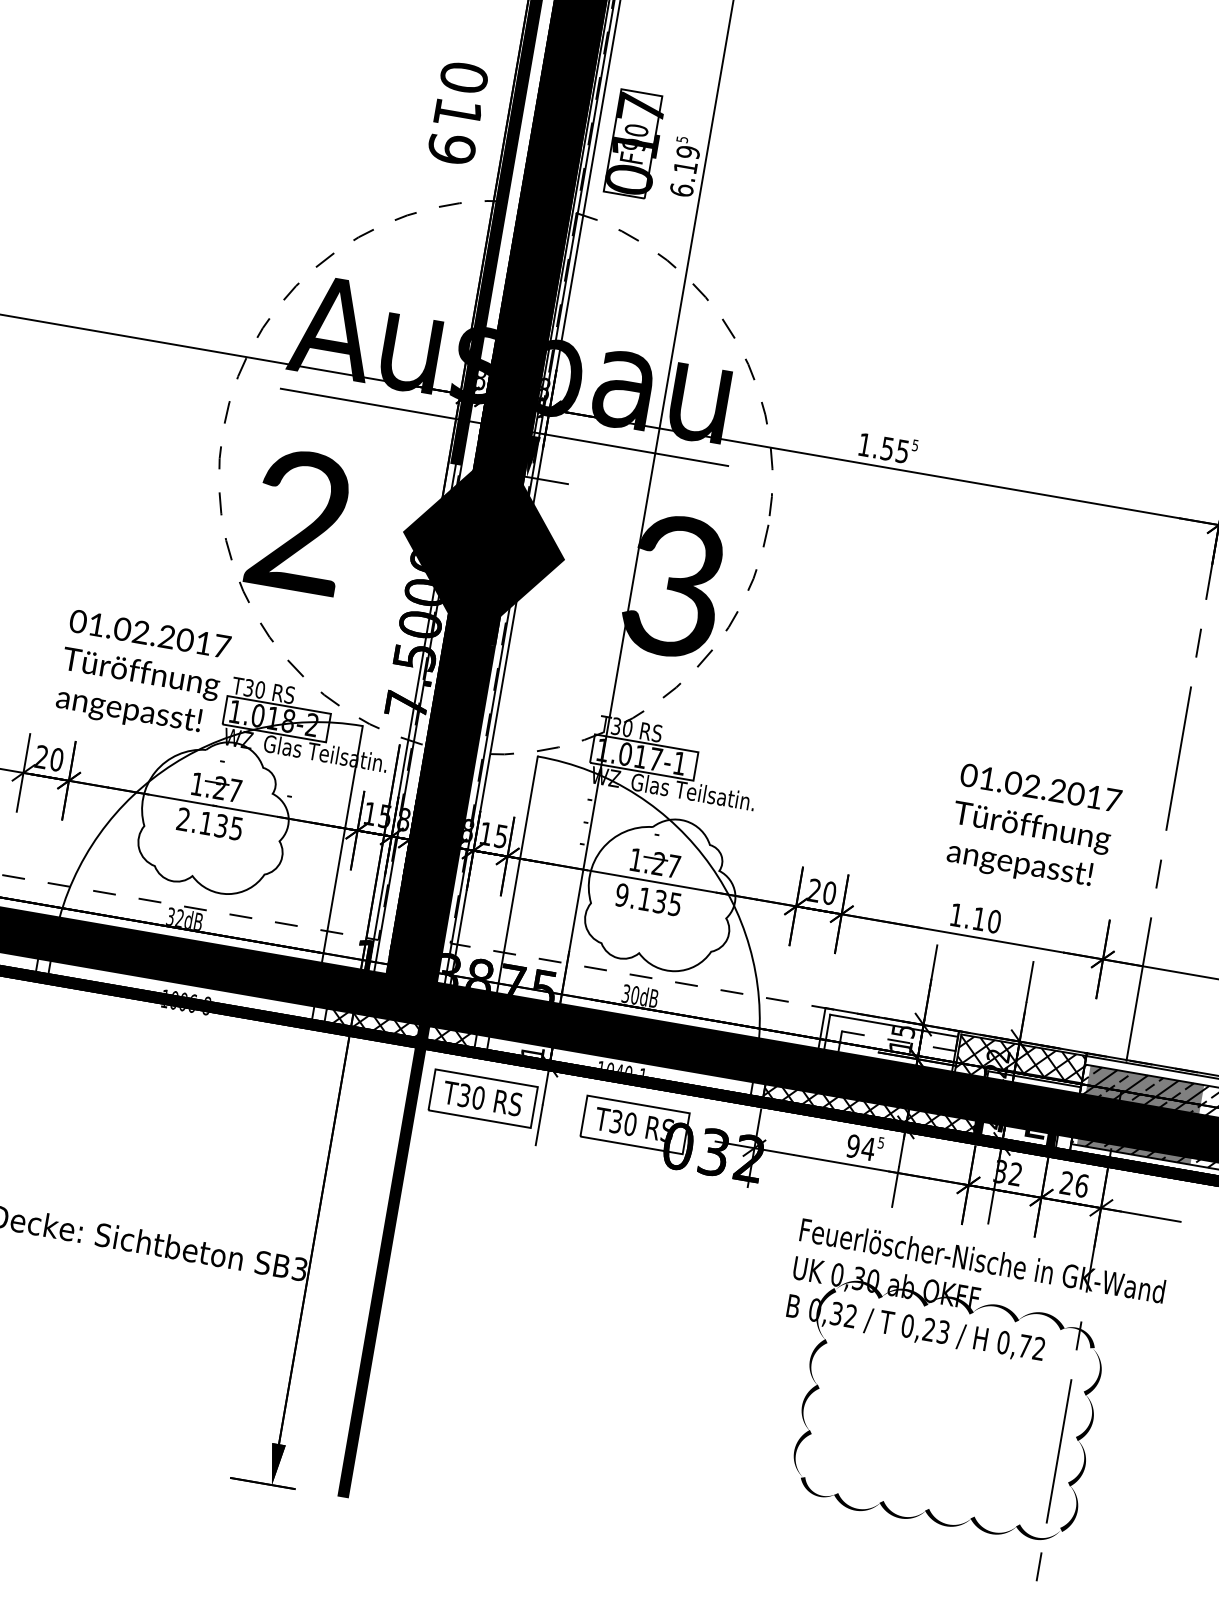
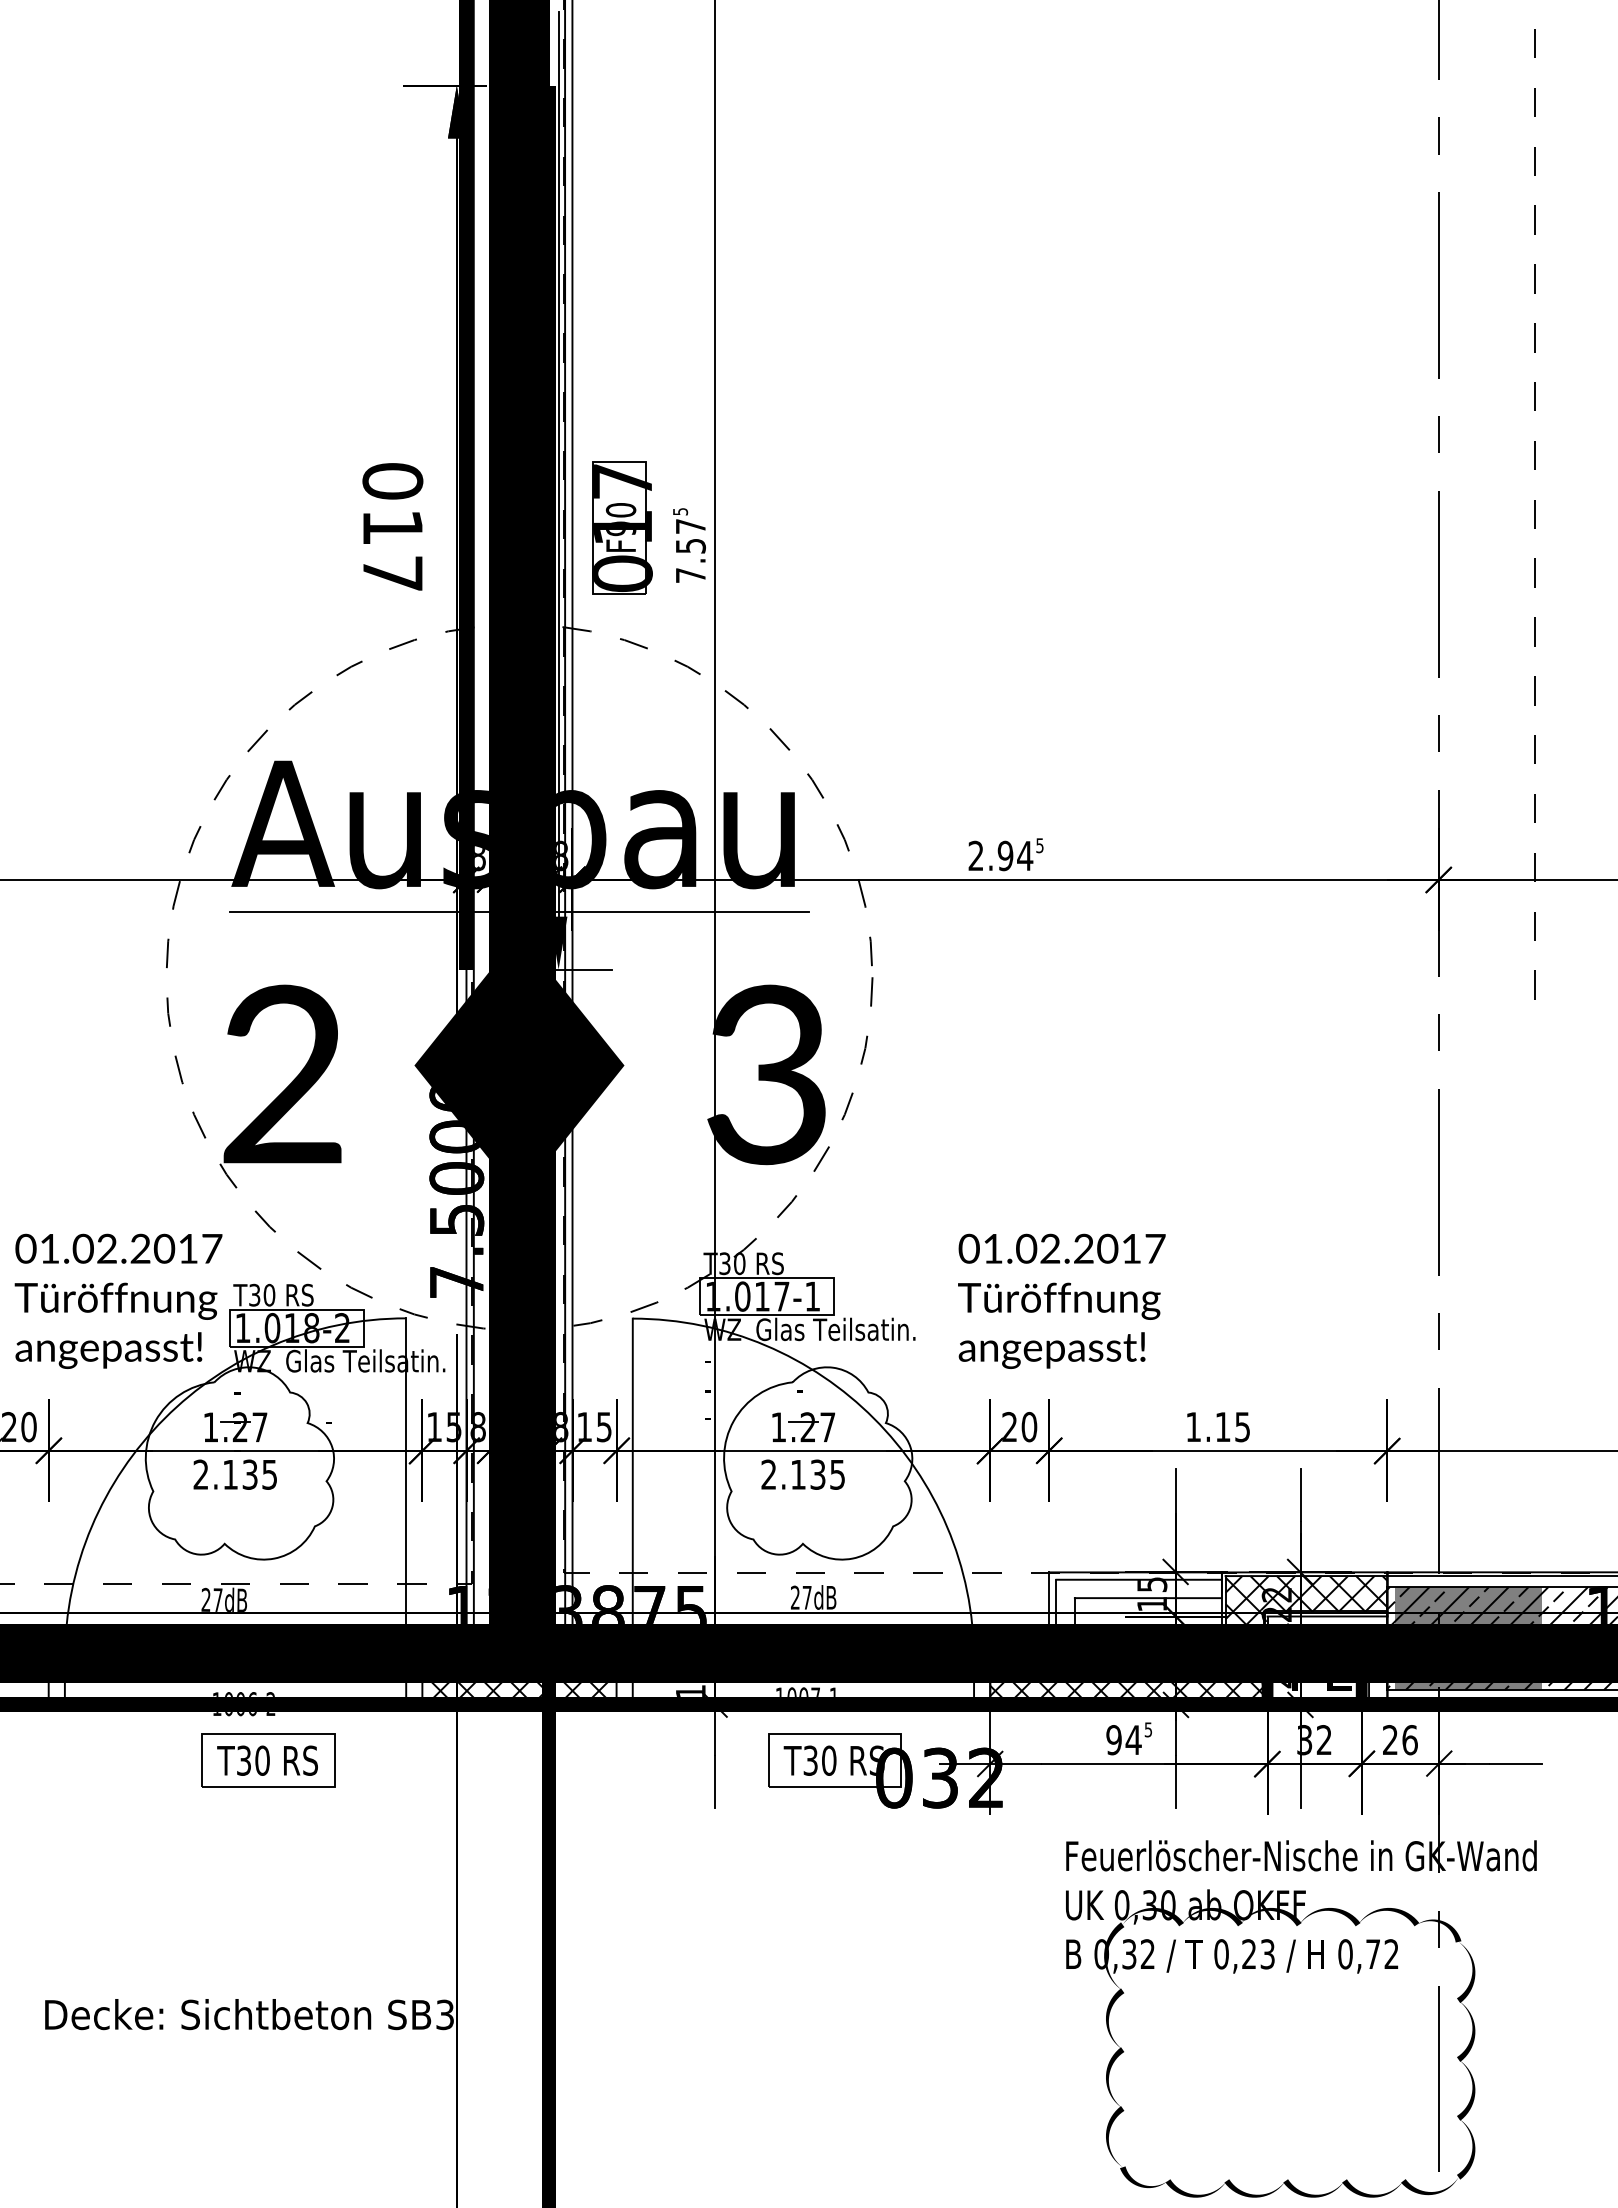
text: (451, 148) -> (392, 573), 019 -> 017
text: (684, 170) -> (690, 550), 6.19 -> 7.57
text: (883, 447) -> (1000, 855), 1.55 -> 2.94
text: (1033, 827) -> (1061, 1300), moved
text: (621, 895) -> (768, 1474), 9.135 -> 2.135
text: (174, 917) -> (211, 1599), 32dB -> 27dB
text: (994, 921) -> (1242, 1426), 1.10 -> 1.15
text: (630, 994) -> (801, 1597), 30dB -> 27dB
text: (206, 1006) -> (270, 1704), 1006-8 -> 1006-2
line: (898, 1041) -> (1148, 1598), dashed -> solid
text: (624, 1068) -> (809, 1691), 1040-1 -> 1007-1
part: (483, 1098) -> (268, 1760), moved

